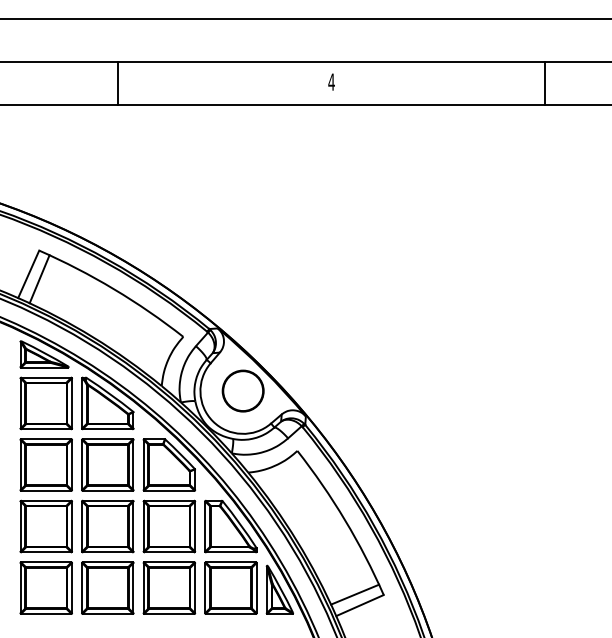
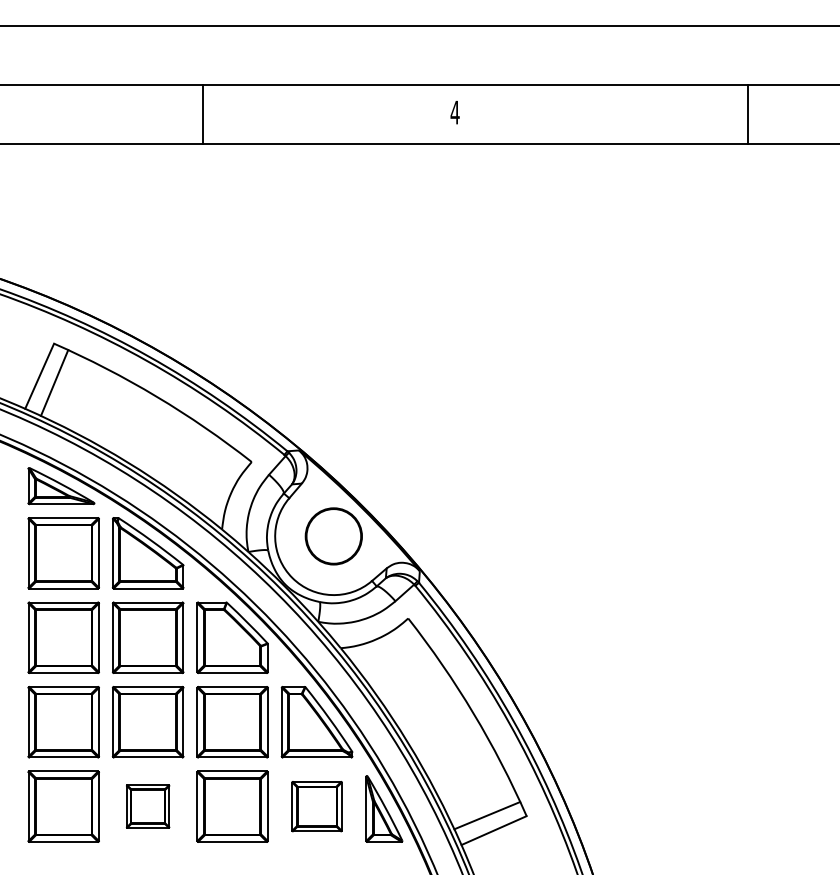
line: (117, 82) -> (202, 113), moved
part: (107, 588) -> (147, 806), size x0.6
part: (230, 588) -> (316, 806), size x0.7

